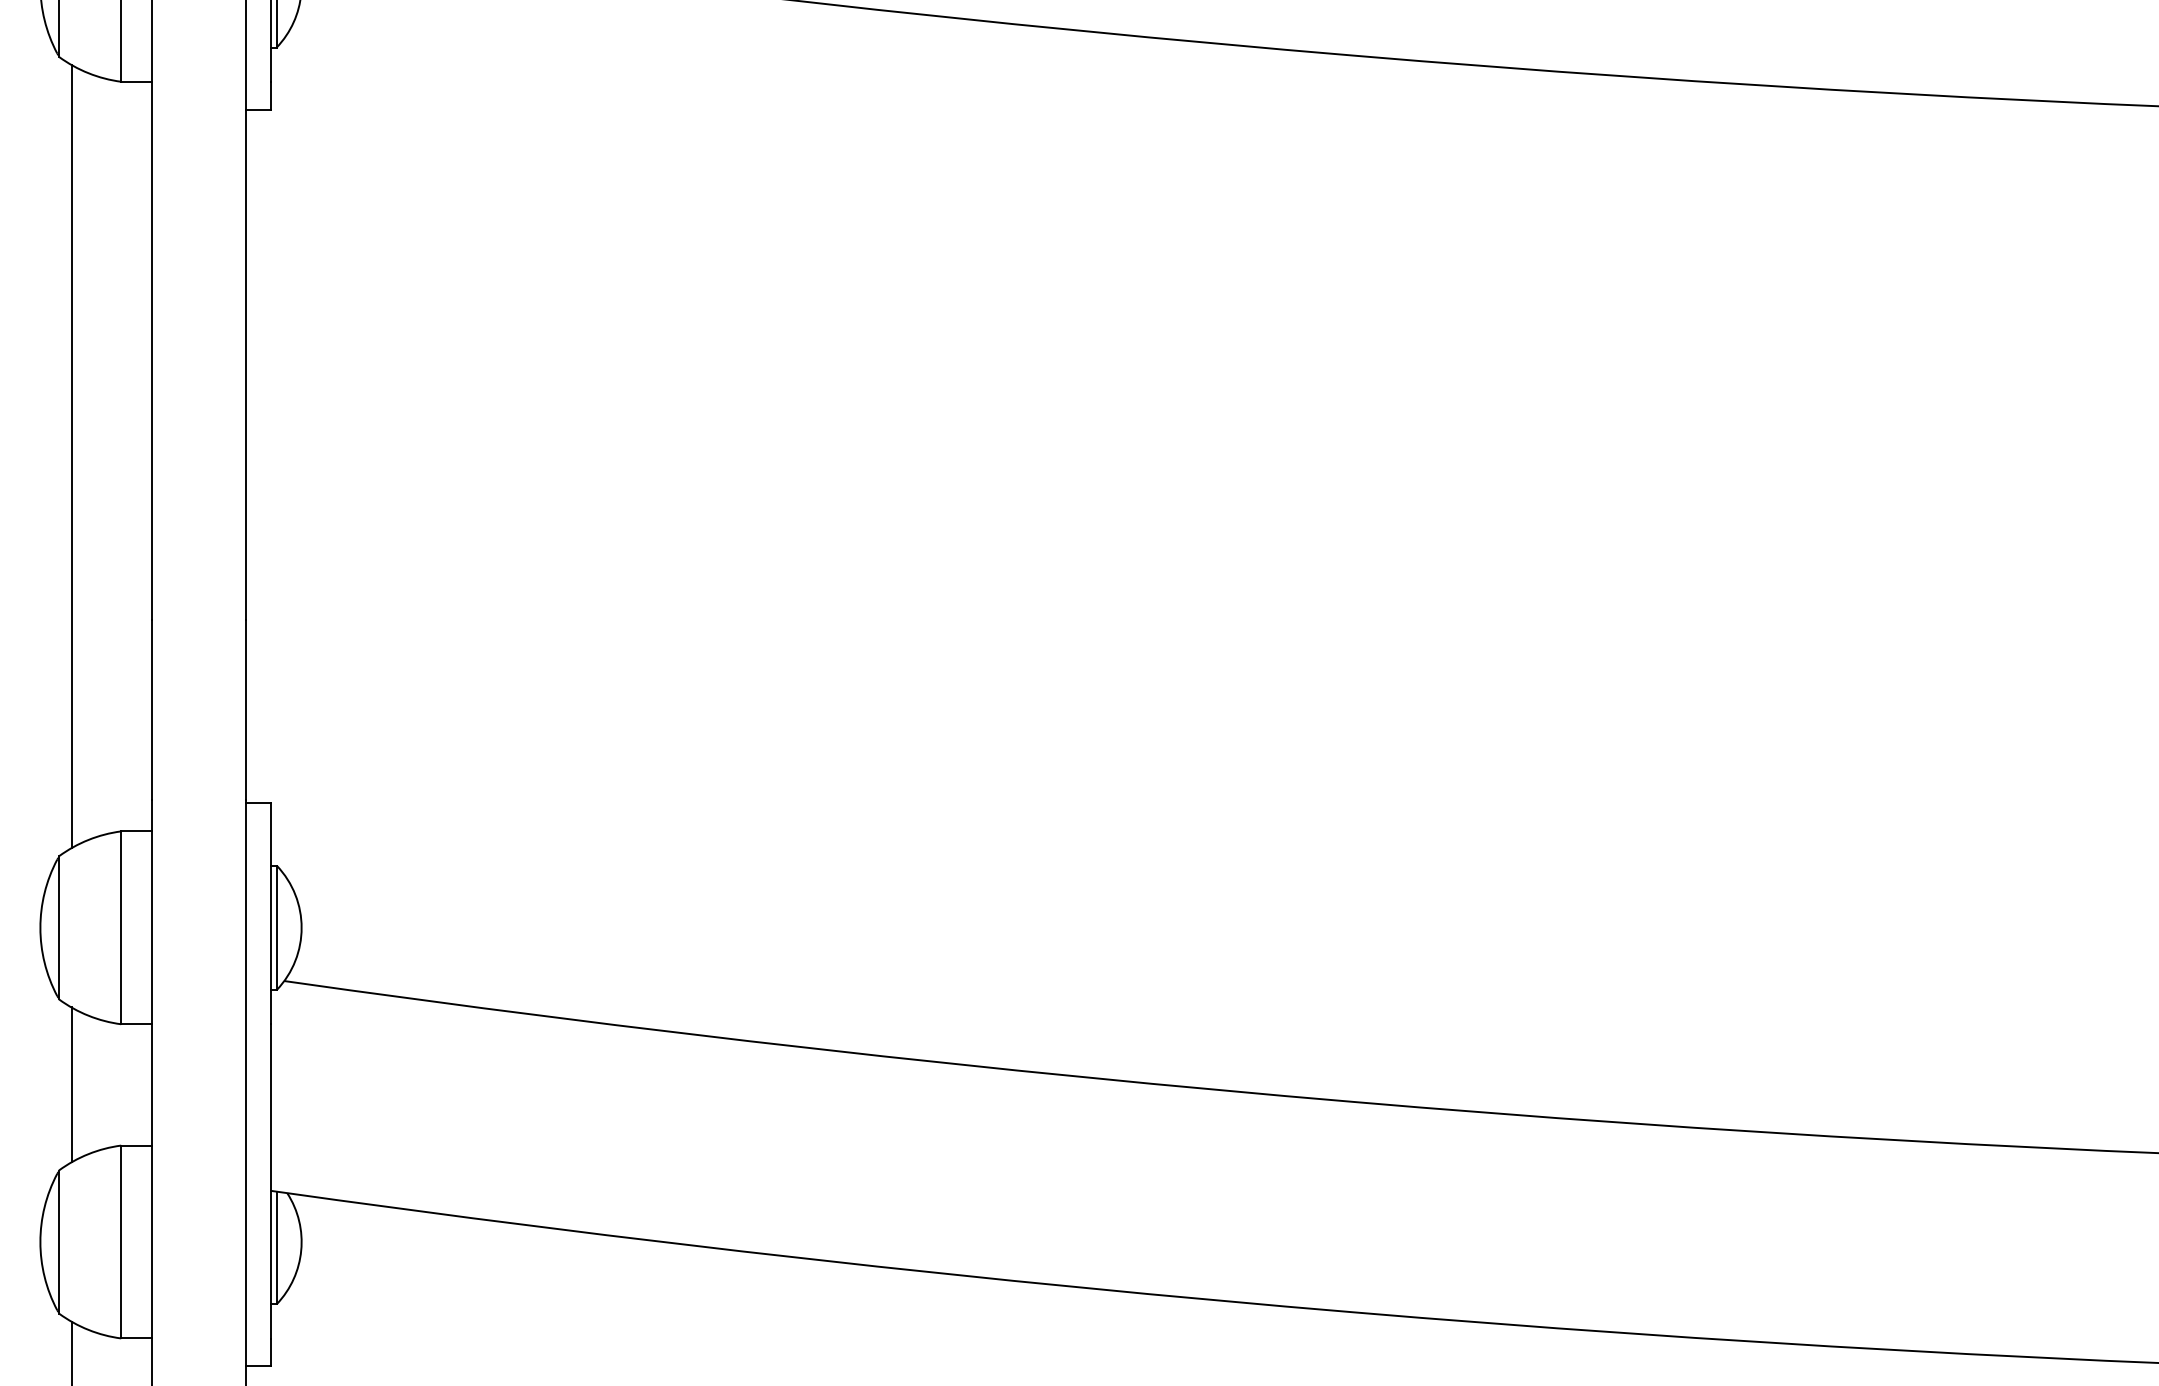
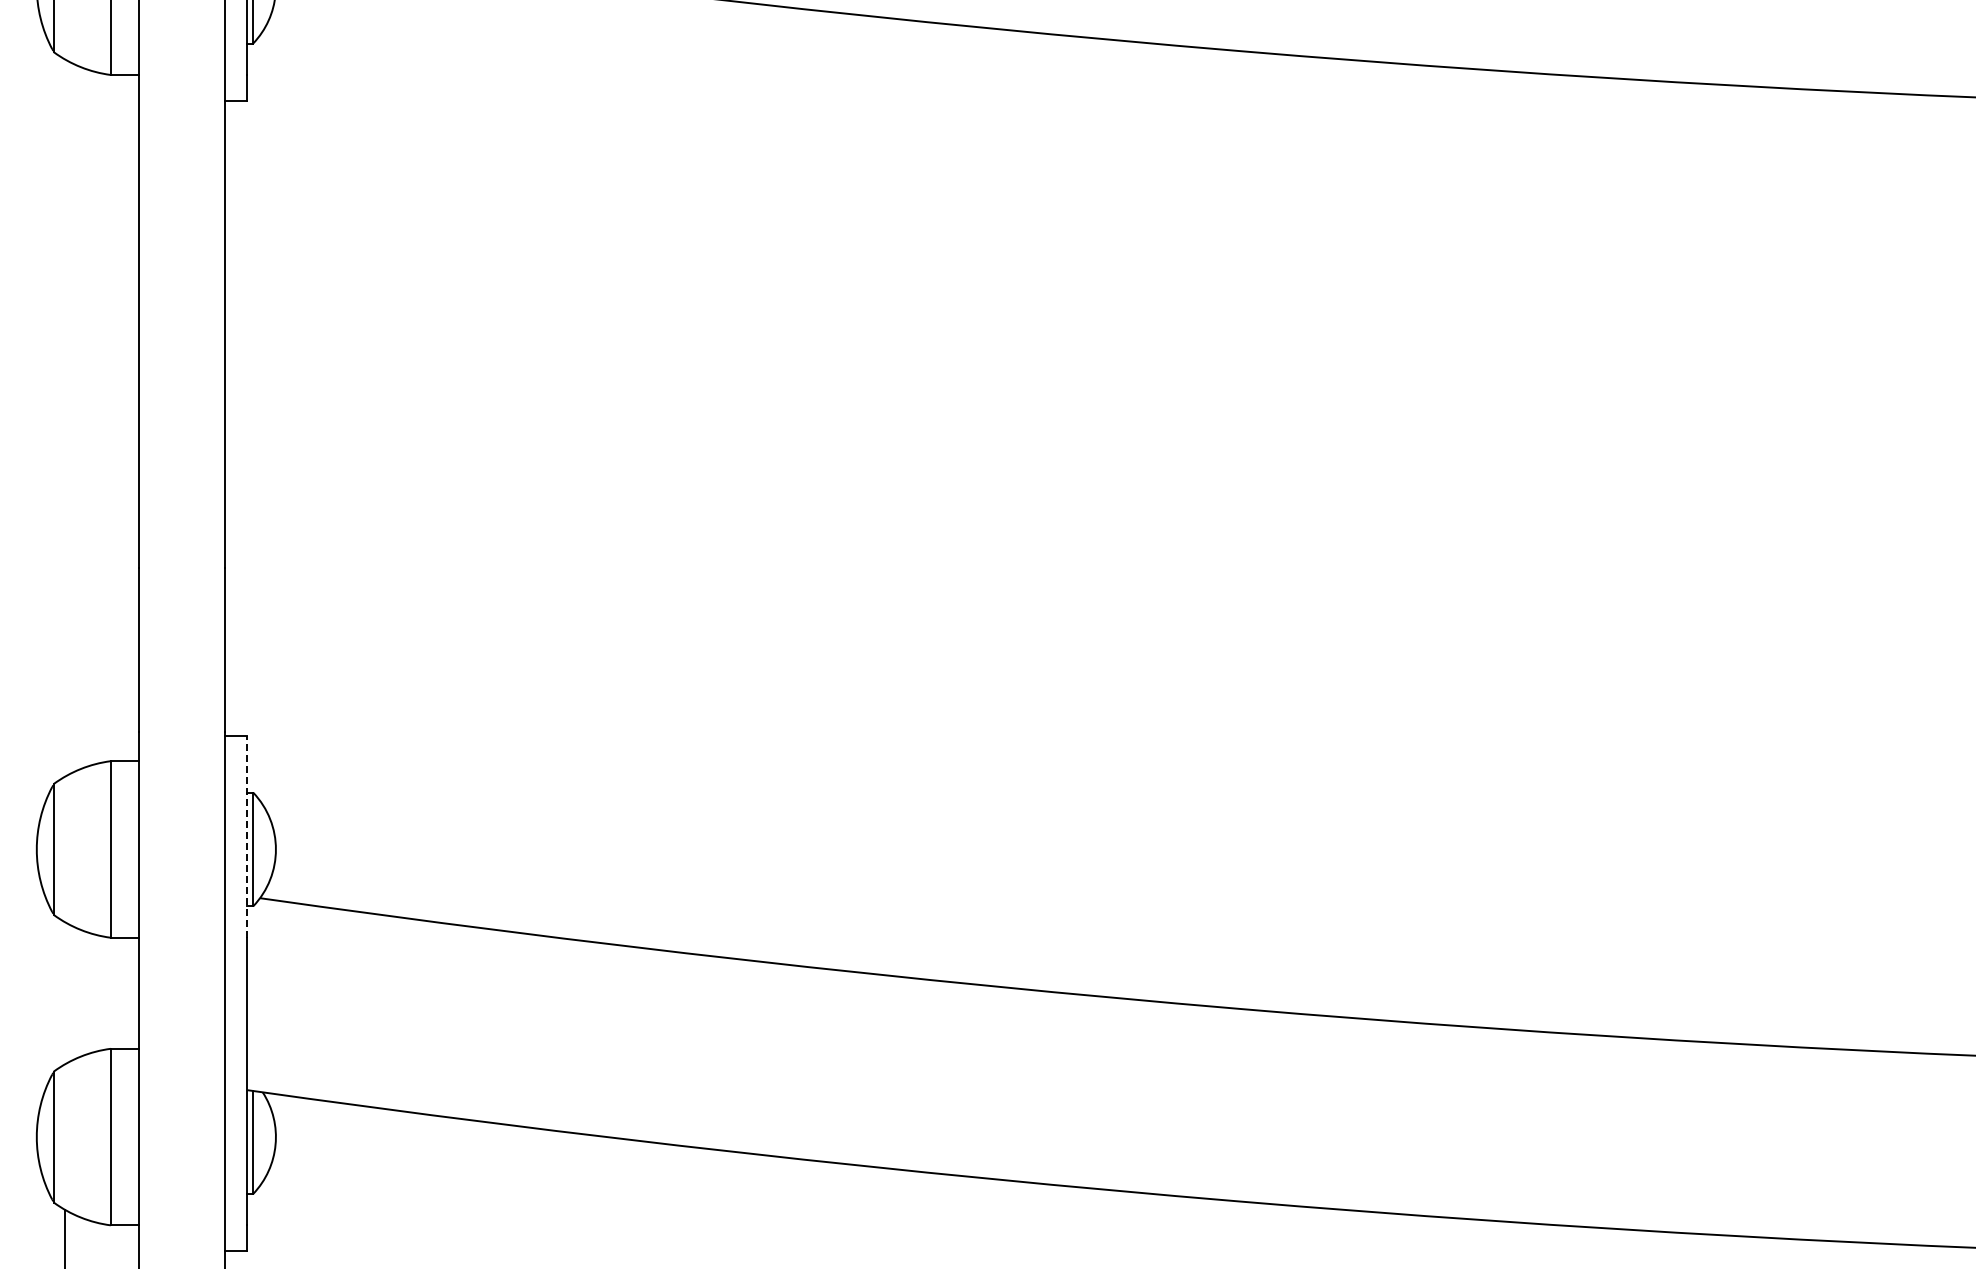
line: (71, 455) -> (65, 417), removed
line: (270, 913) -> (247, 836), solid -> dashed
line: (71, 1085) -> (65, 993), removed

